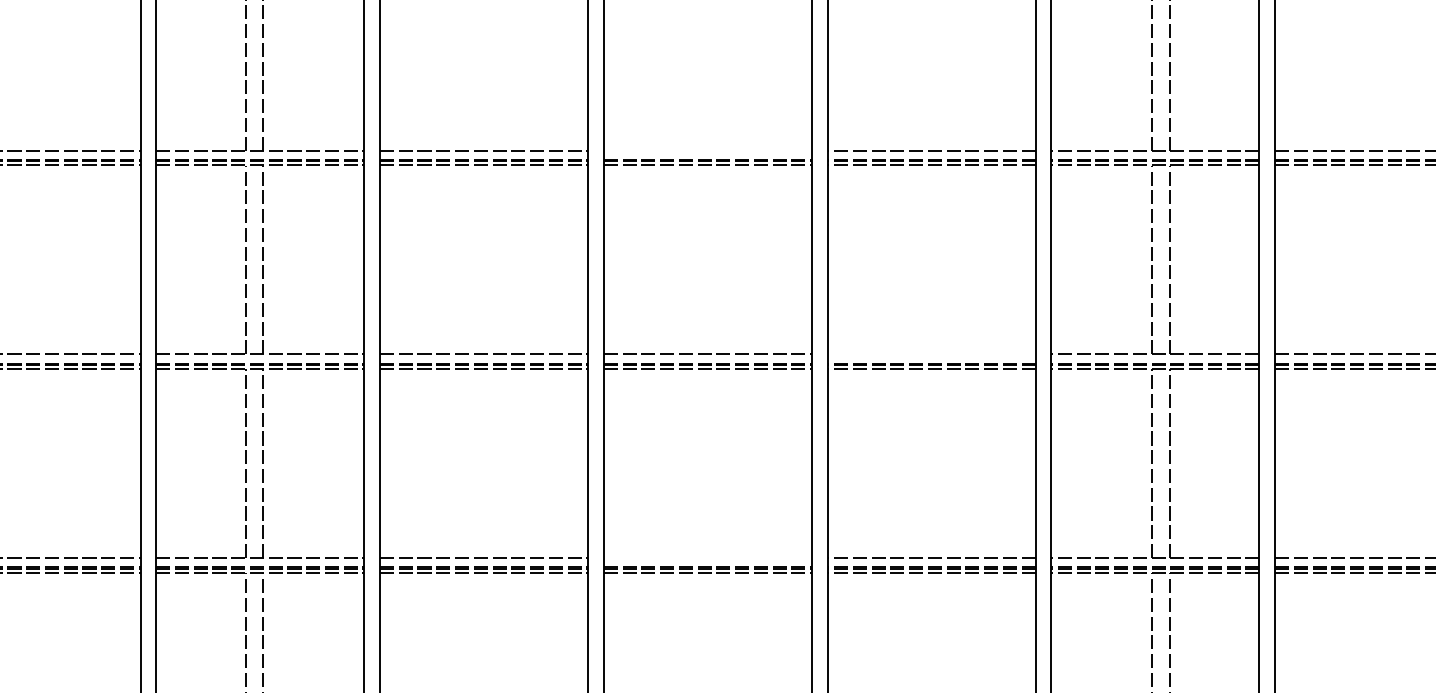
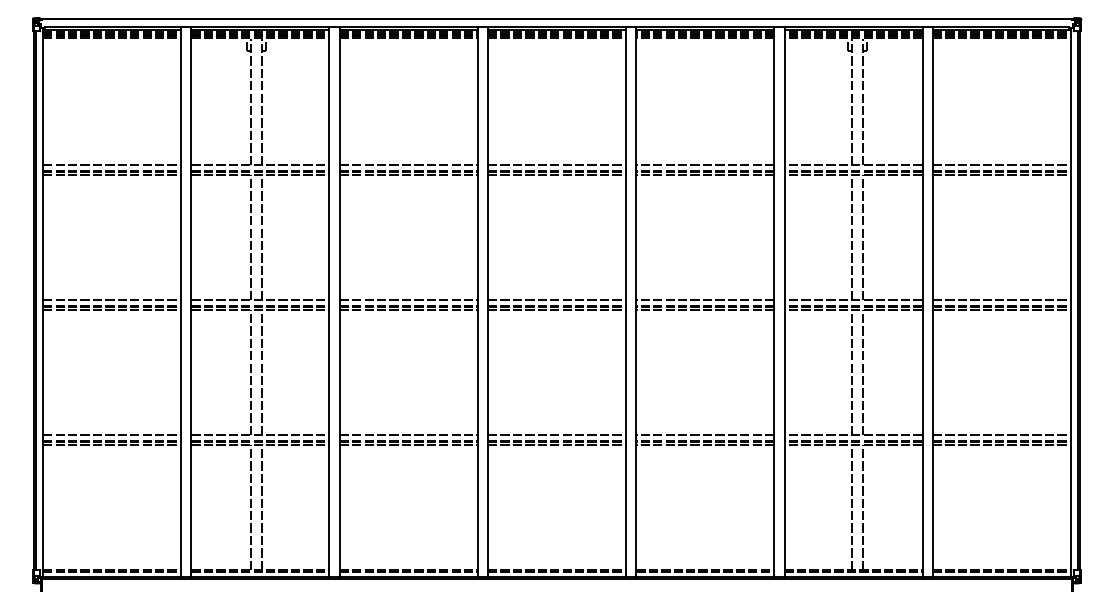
line: (707, 151) -> (556, 165), added
line: (931, 353) -> (705, 299), added
line: (707, 557) -> (556, 434), added

